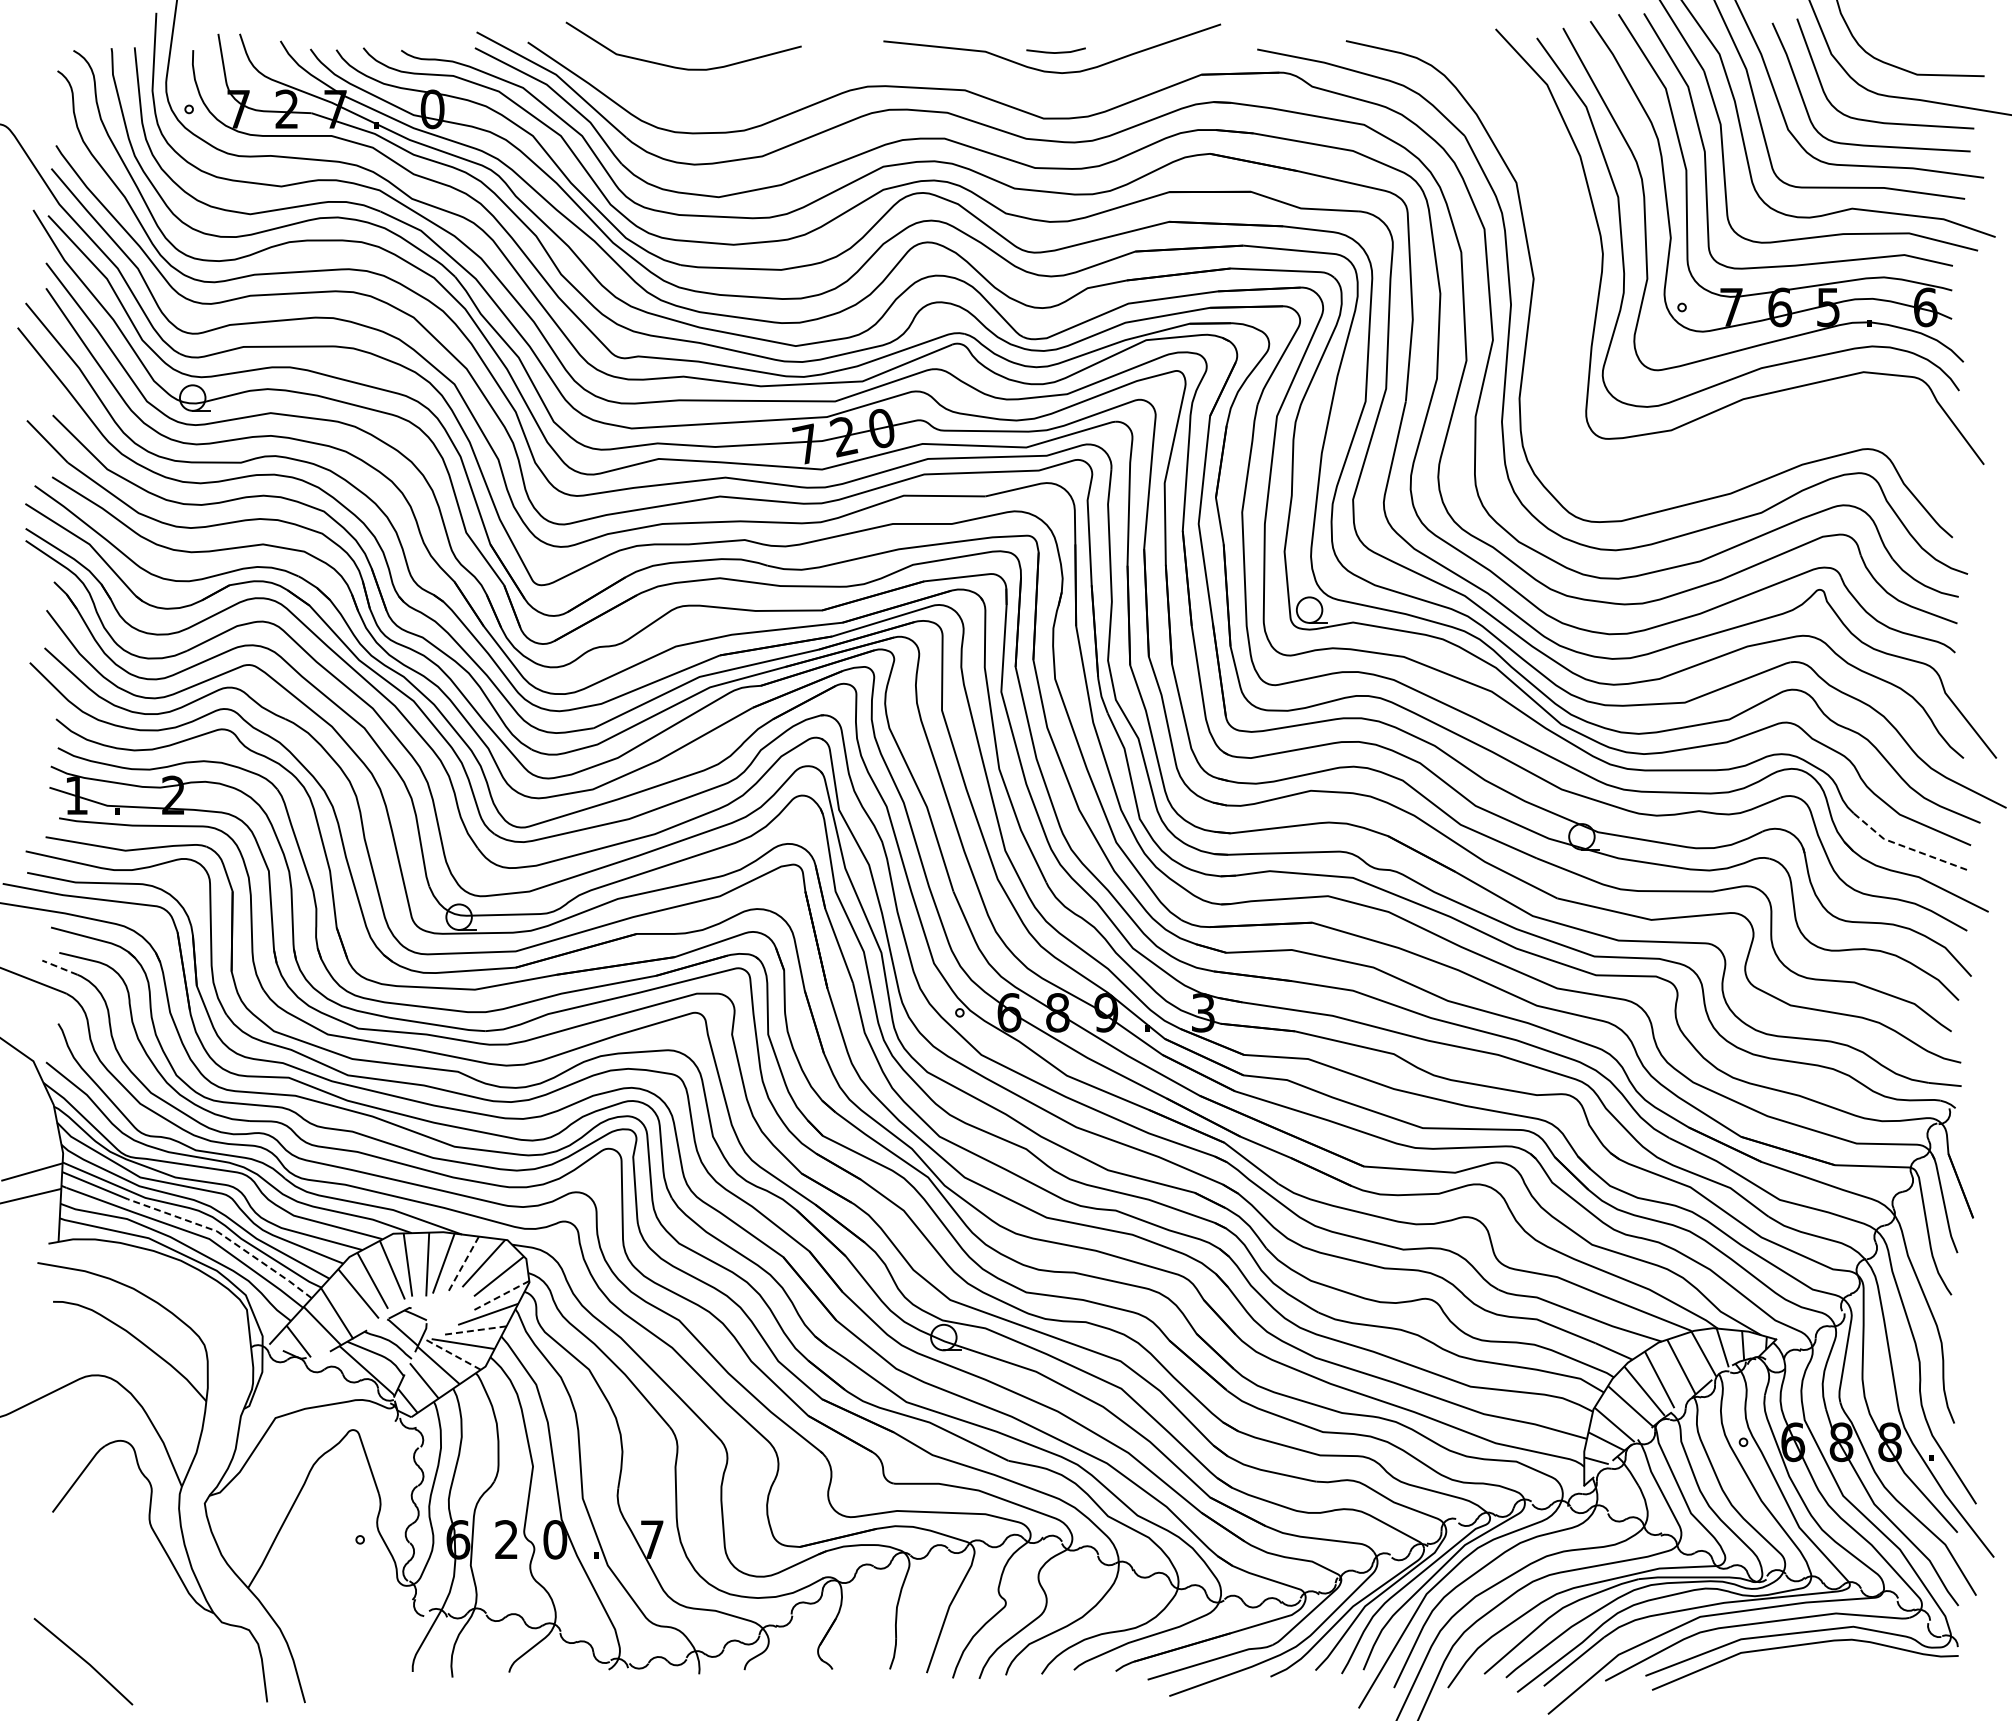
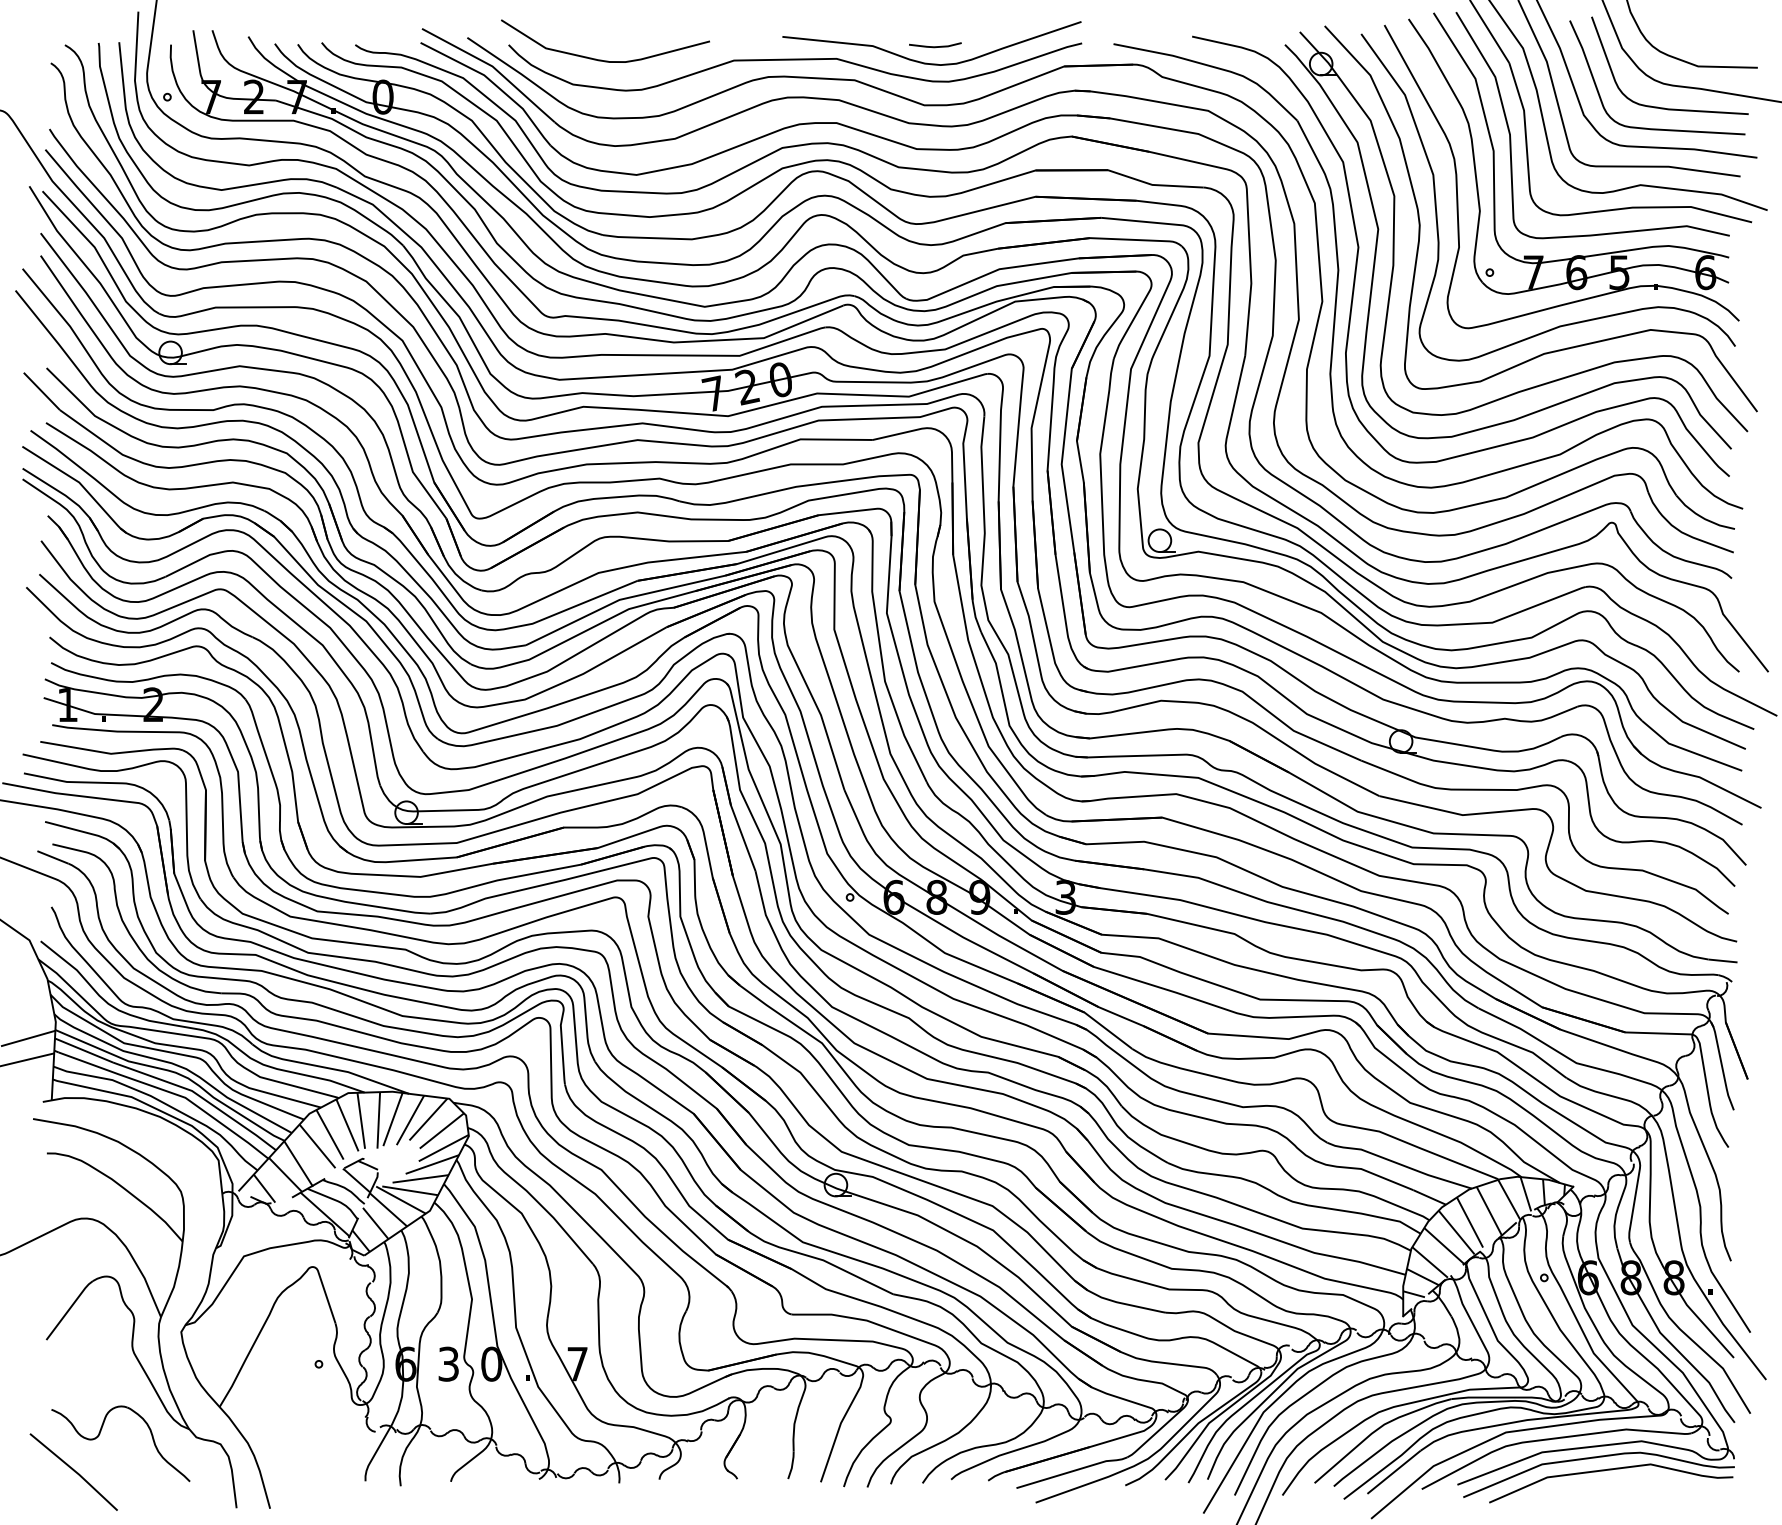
curve: (897, 67) -> (794, 60), added
part: (1574, 271) -> (1394, 240), added
line: (1906, 847) -> (1688, 750), dashed -> solid
line: (59, 967) -> (52, 857), dashed -> solid
line: (225, 1237) -> (199, 1096), dashed -> solid
line: (463, 1264) -> (410, 1120), dashed -> solid
line: (501, 1295) -> (444, 1147), dashed -> solid
line: (474, 1330) -> (420, 1178), dashed -> solid
line: (452, 1354) -> (400, 1200), dashed -> solid
text: (506, 1539) -> (448, 1363), 2 -> 3
part: (113, 1618) -> (100, 1433), added
curve: (1813, 1660) -> (1606, 1471), added

